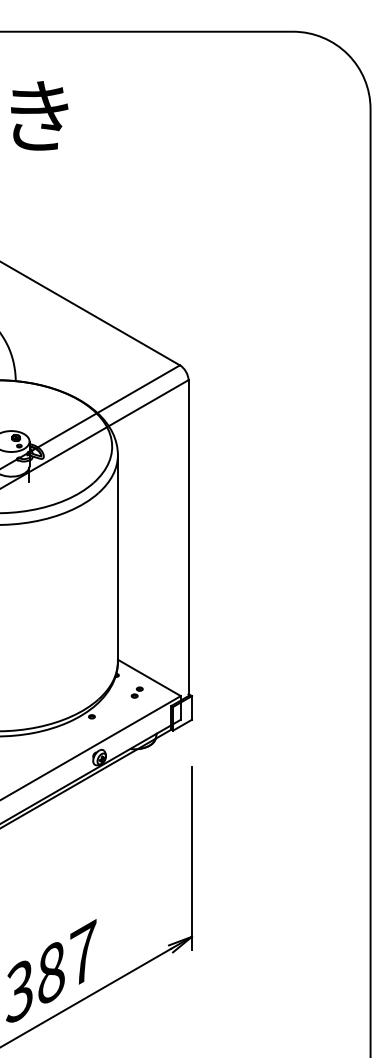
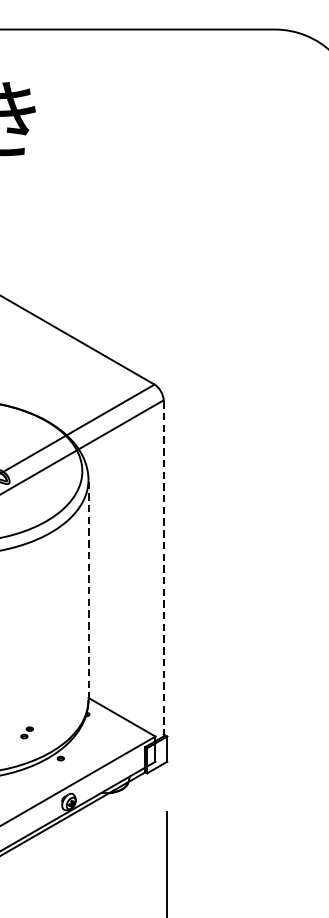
line: (188, 538) -> (163, 568), solid -> dashed
line: (117, 557) -> (88, 589), solid -> dashed
part: (136, 692) -> (26, 732), moved

